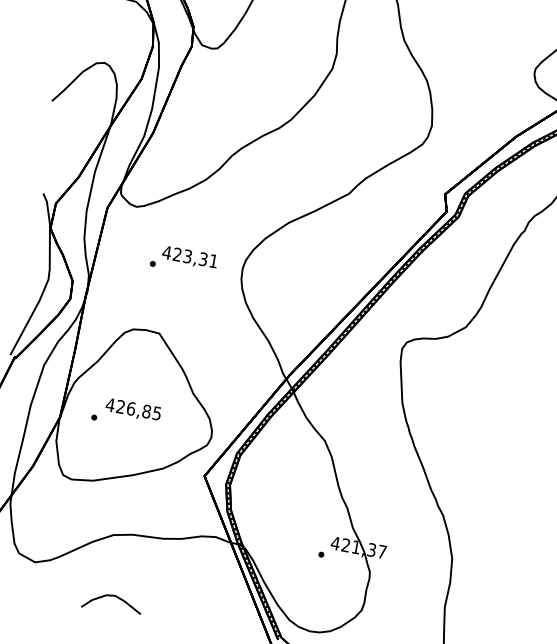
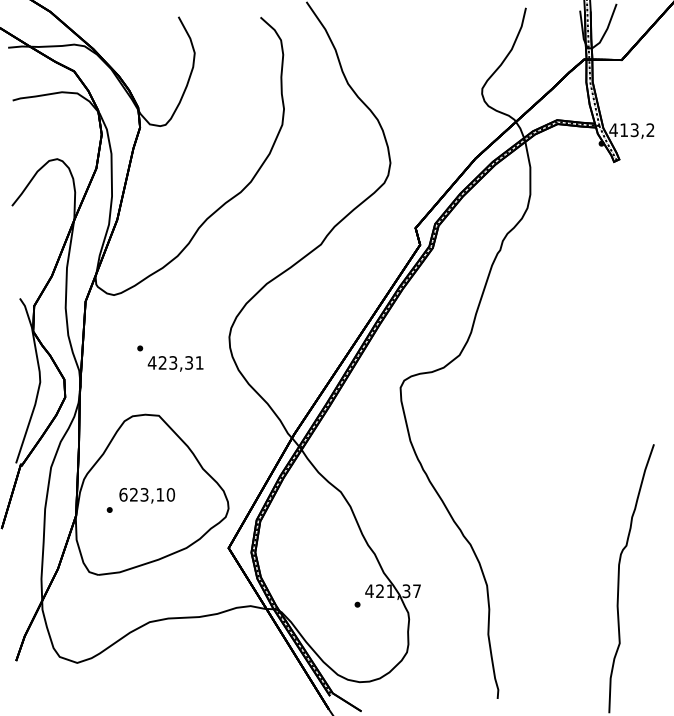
text: (189, 257) -> (175, 363), moved
text: (134, 409) -> (147, 494), 426,85 -> 623,10
curve: (110, 596) -> (157, 683), removed

